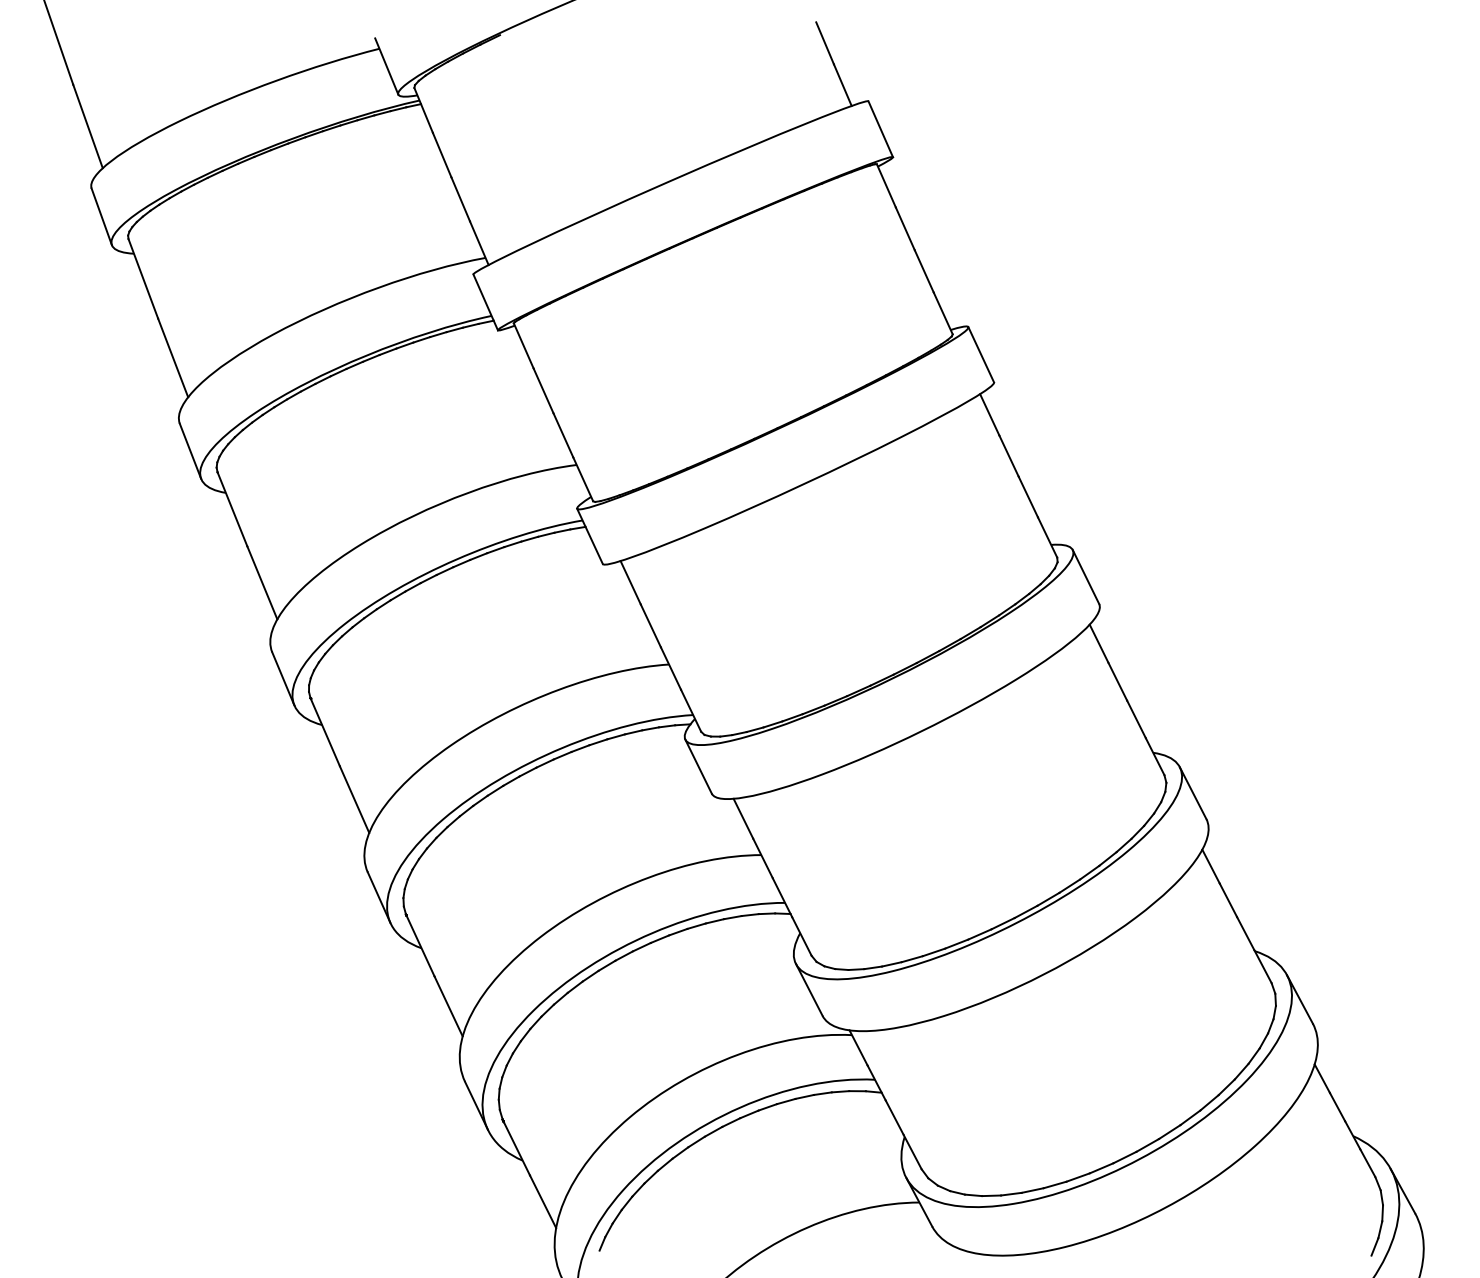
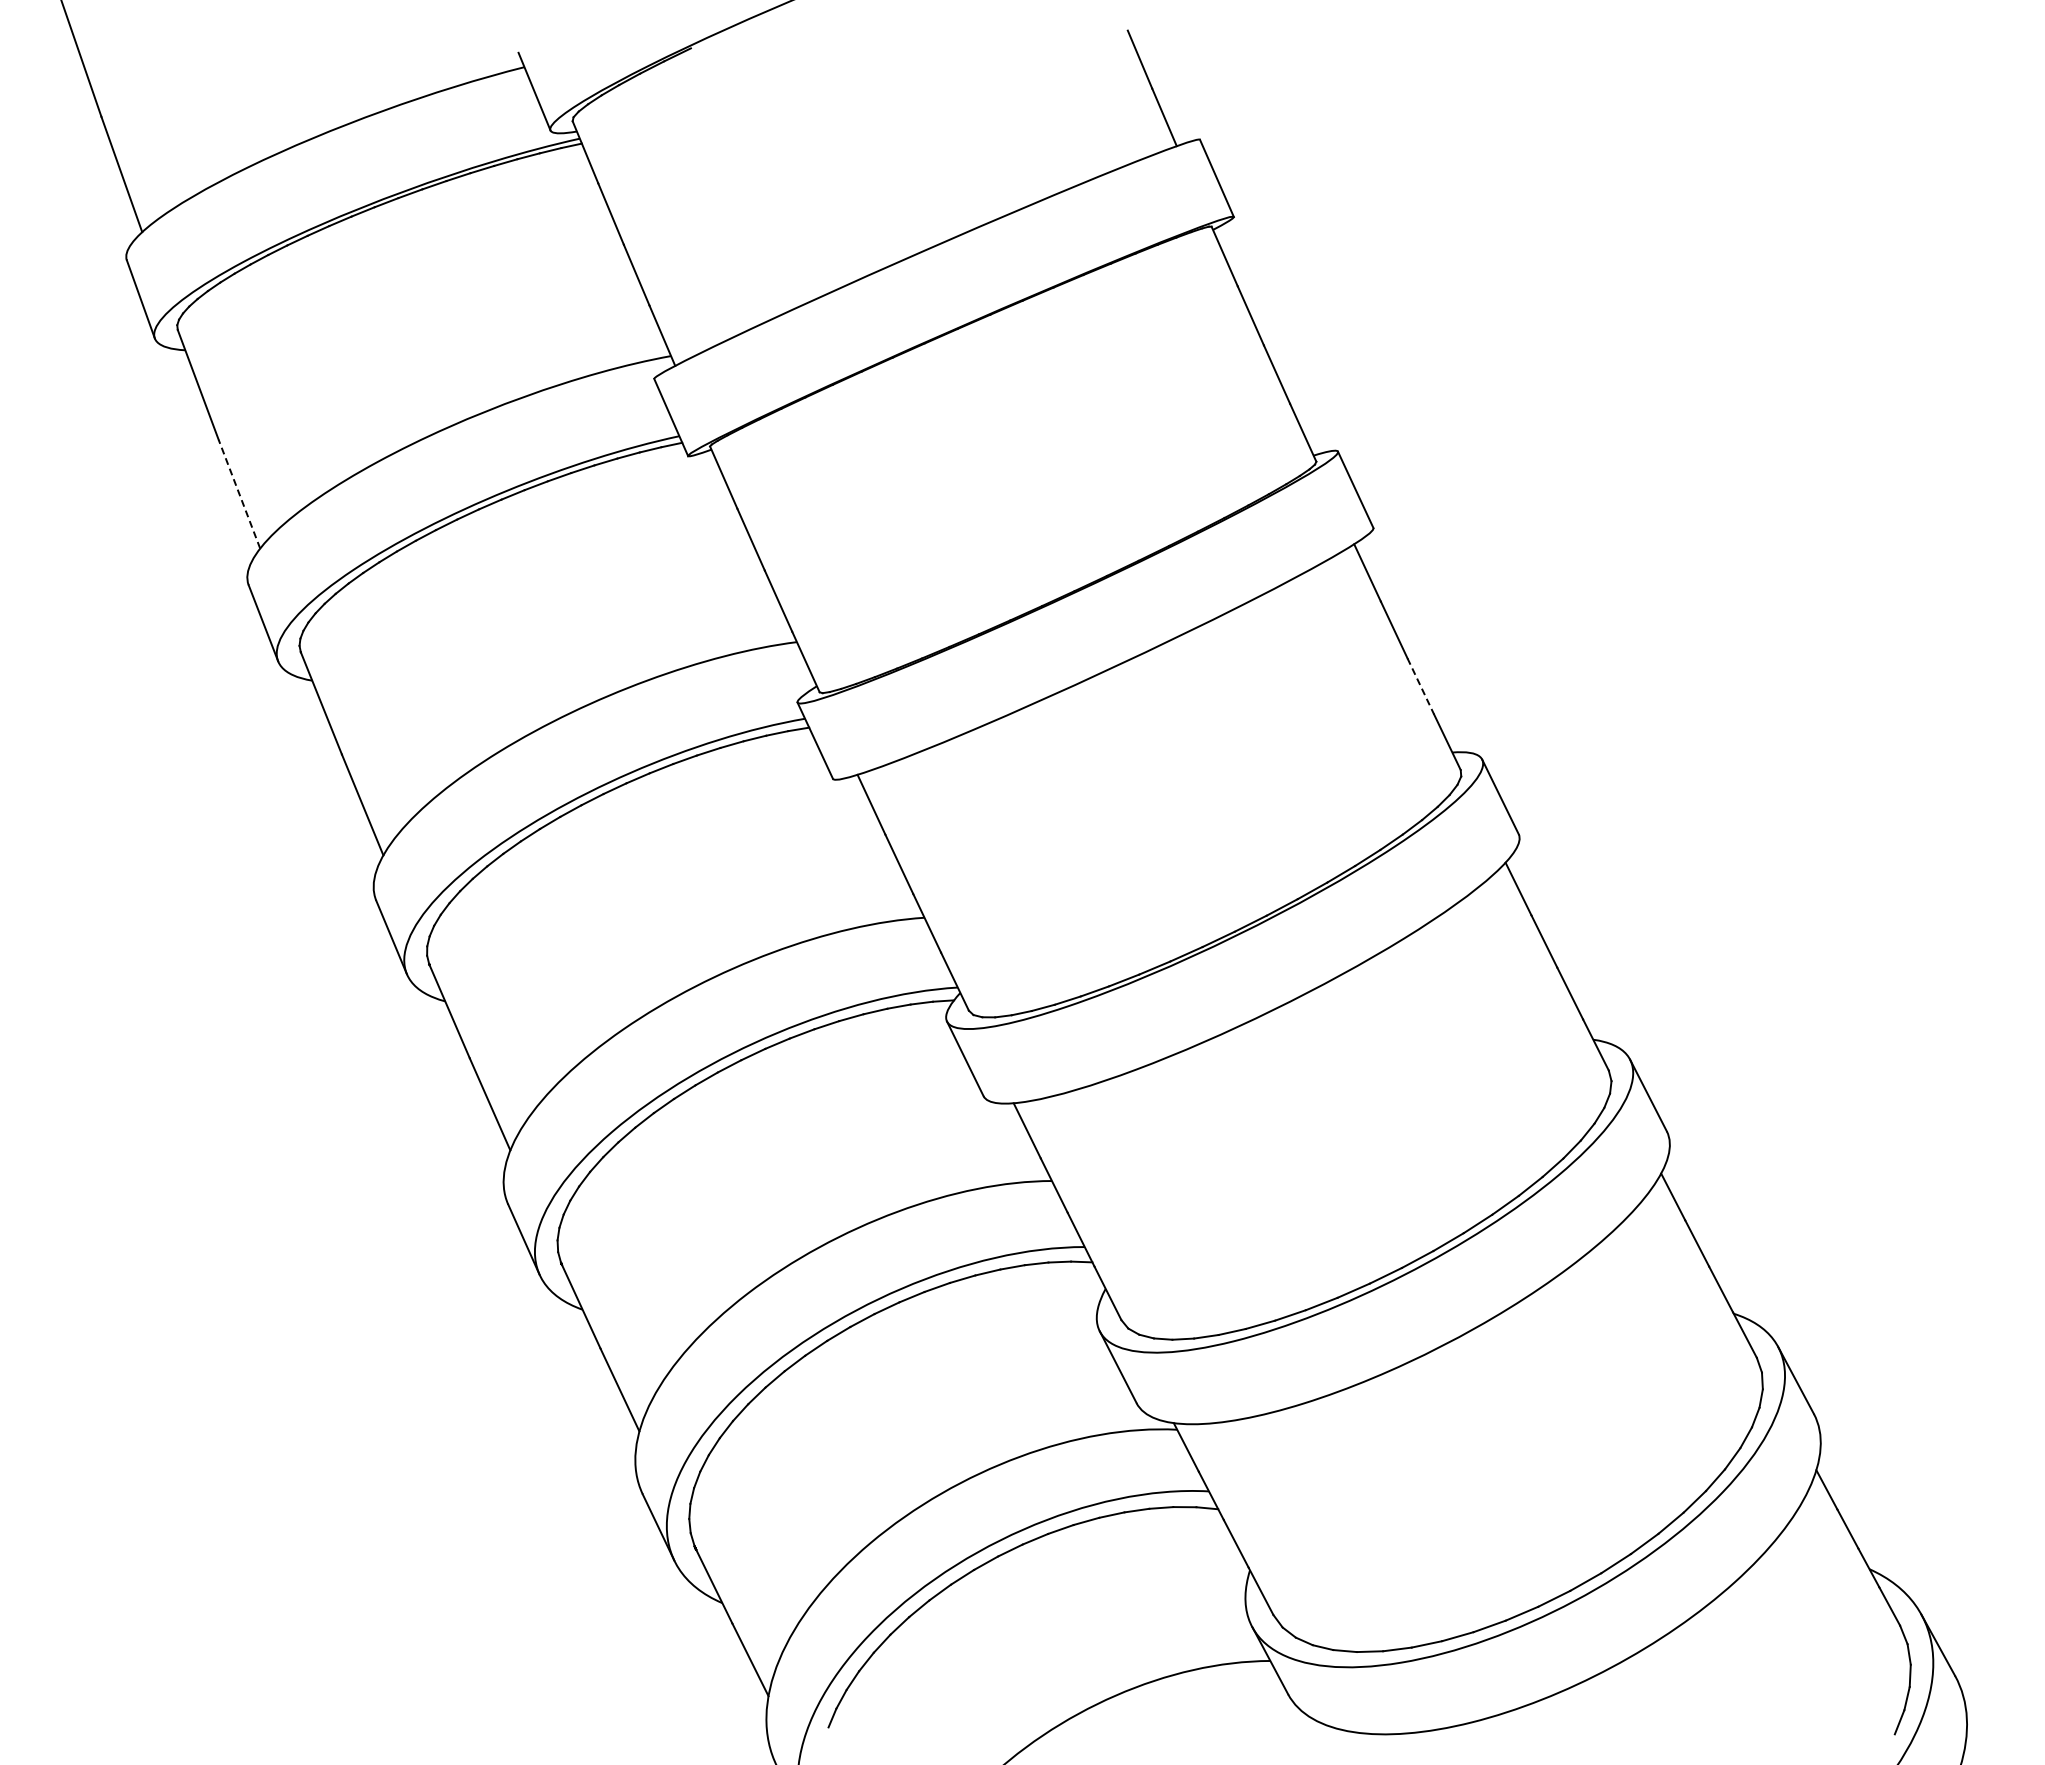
line: (173, 357) -> (239, 493), solid -> dashed
line: (1028, 497) -> (1421, 686), solid -> dashed

